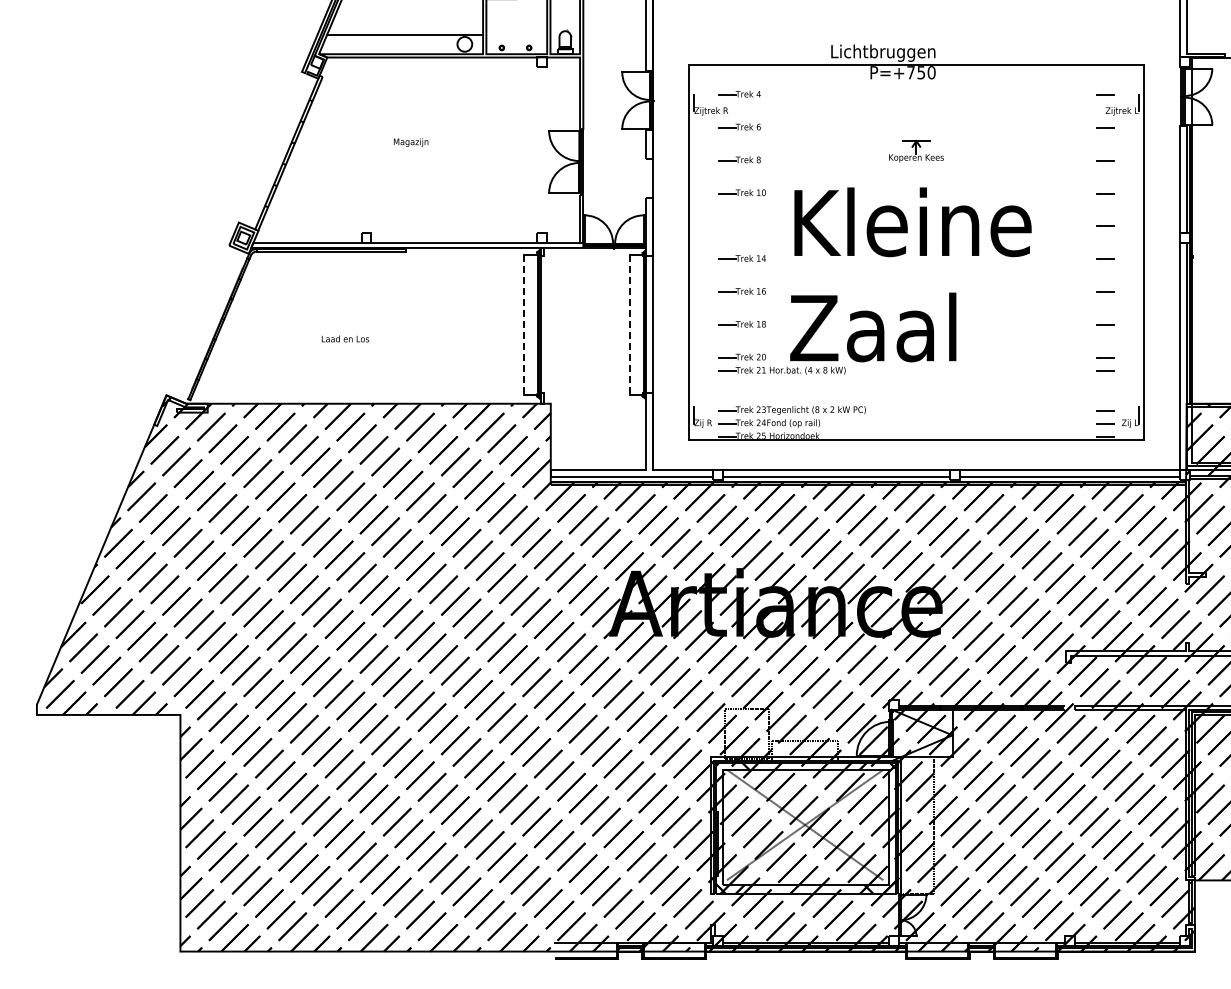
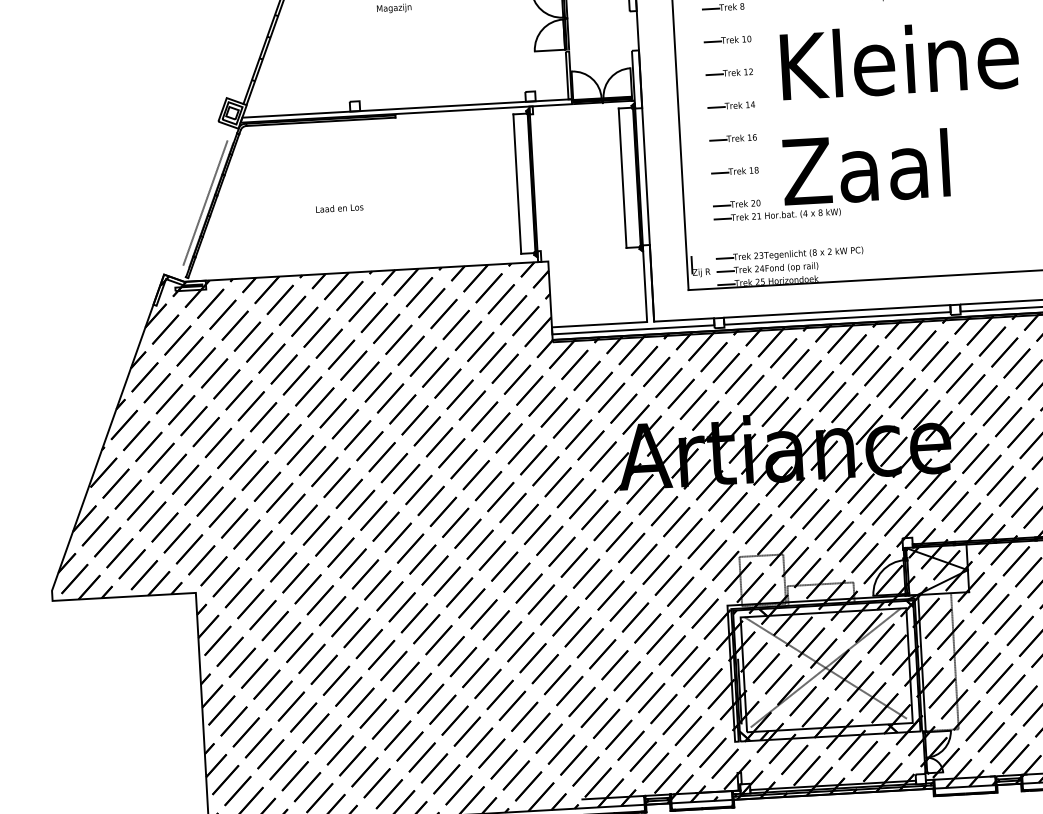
part: (741, 225) -> (728, 72), added
line: (524, 324) -> (517, 183), dashed -> solid
line: (629, 324) -> (622, 178), dashed -> solid
line: (211, 326) -> (205, 203), added

